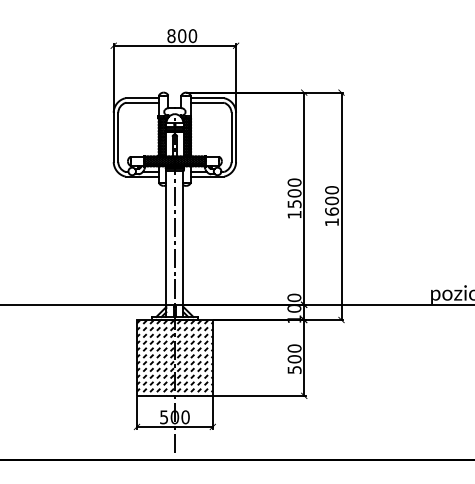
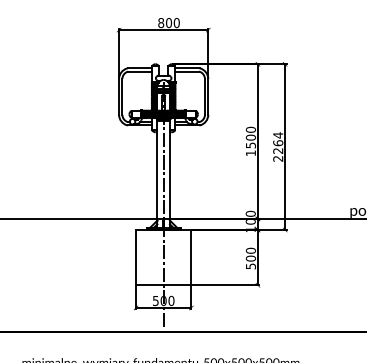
text: (332, 205) -> (278, 146), 1600 -> 2264
hatch: (174, 357) -> (163, 257), removed

